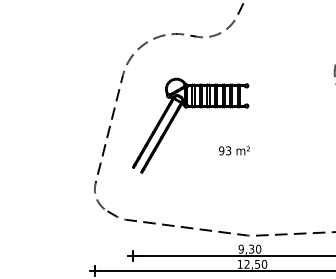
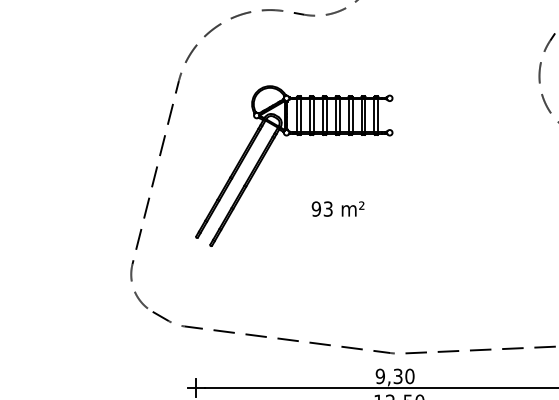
text: (234, 150) -> (338, 208), moved

